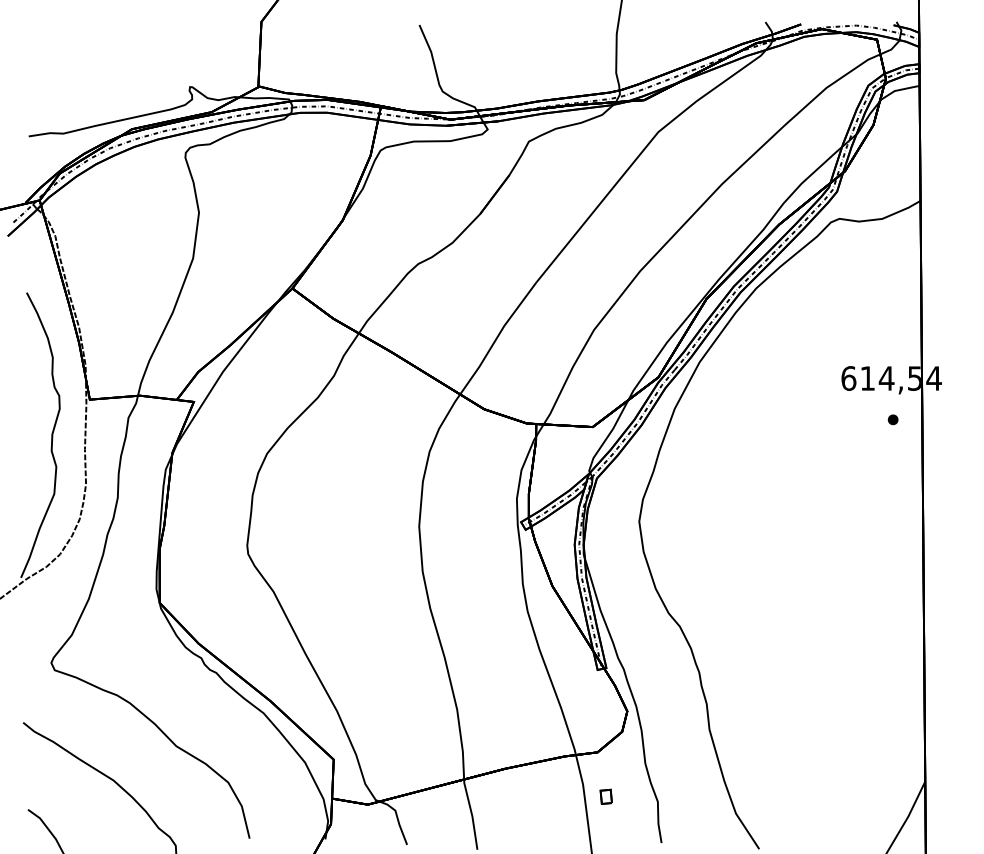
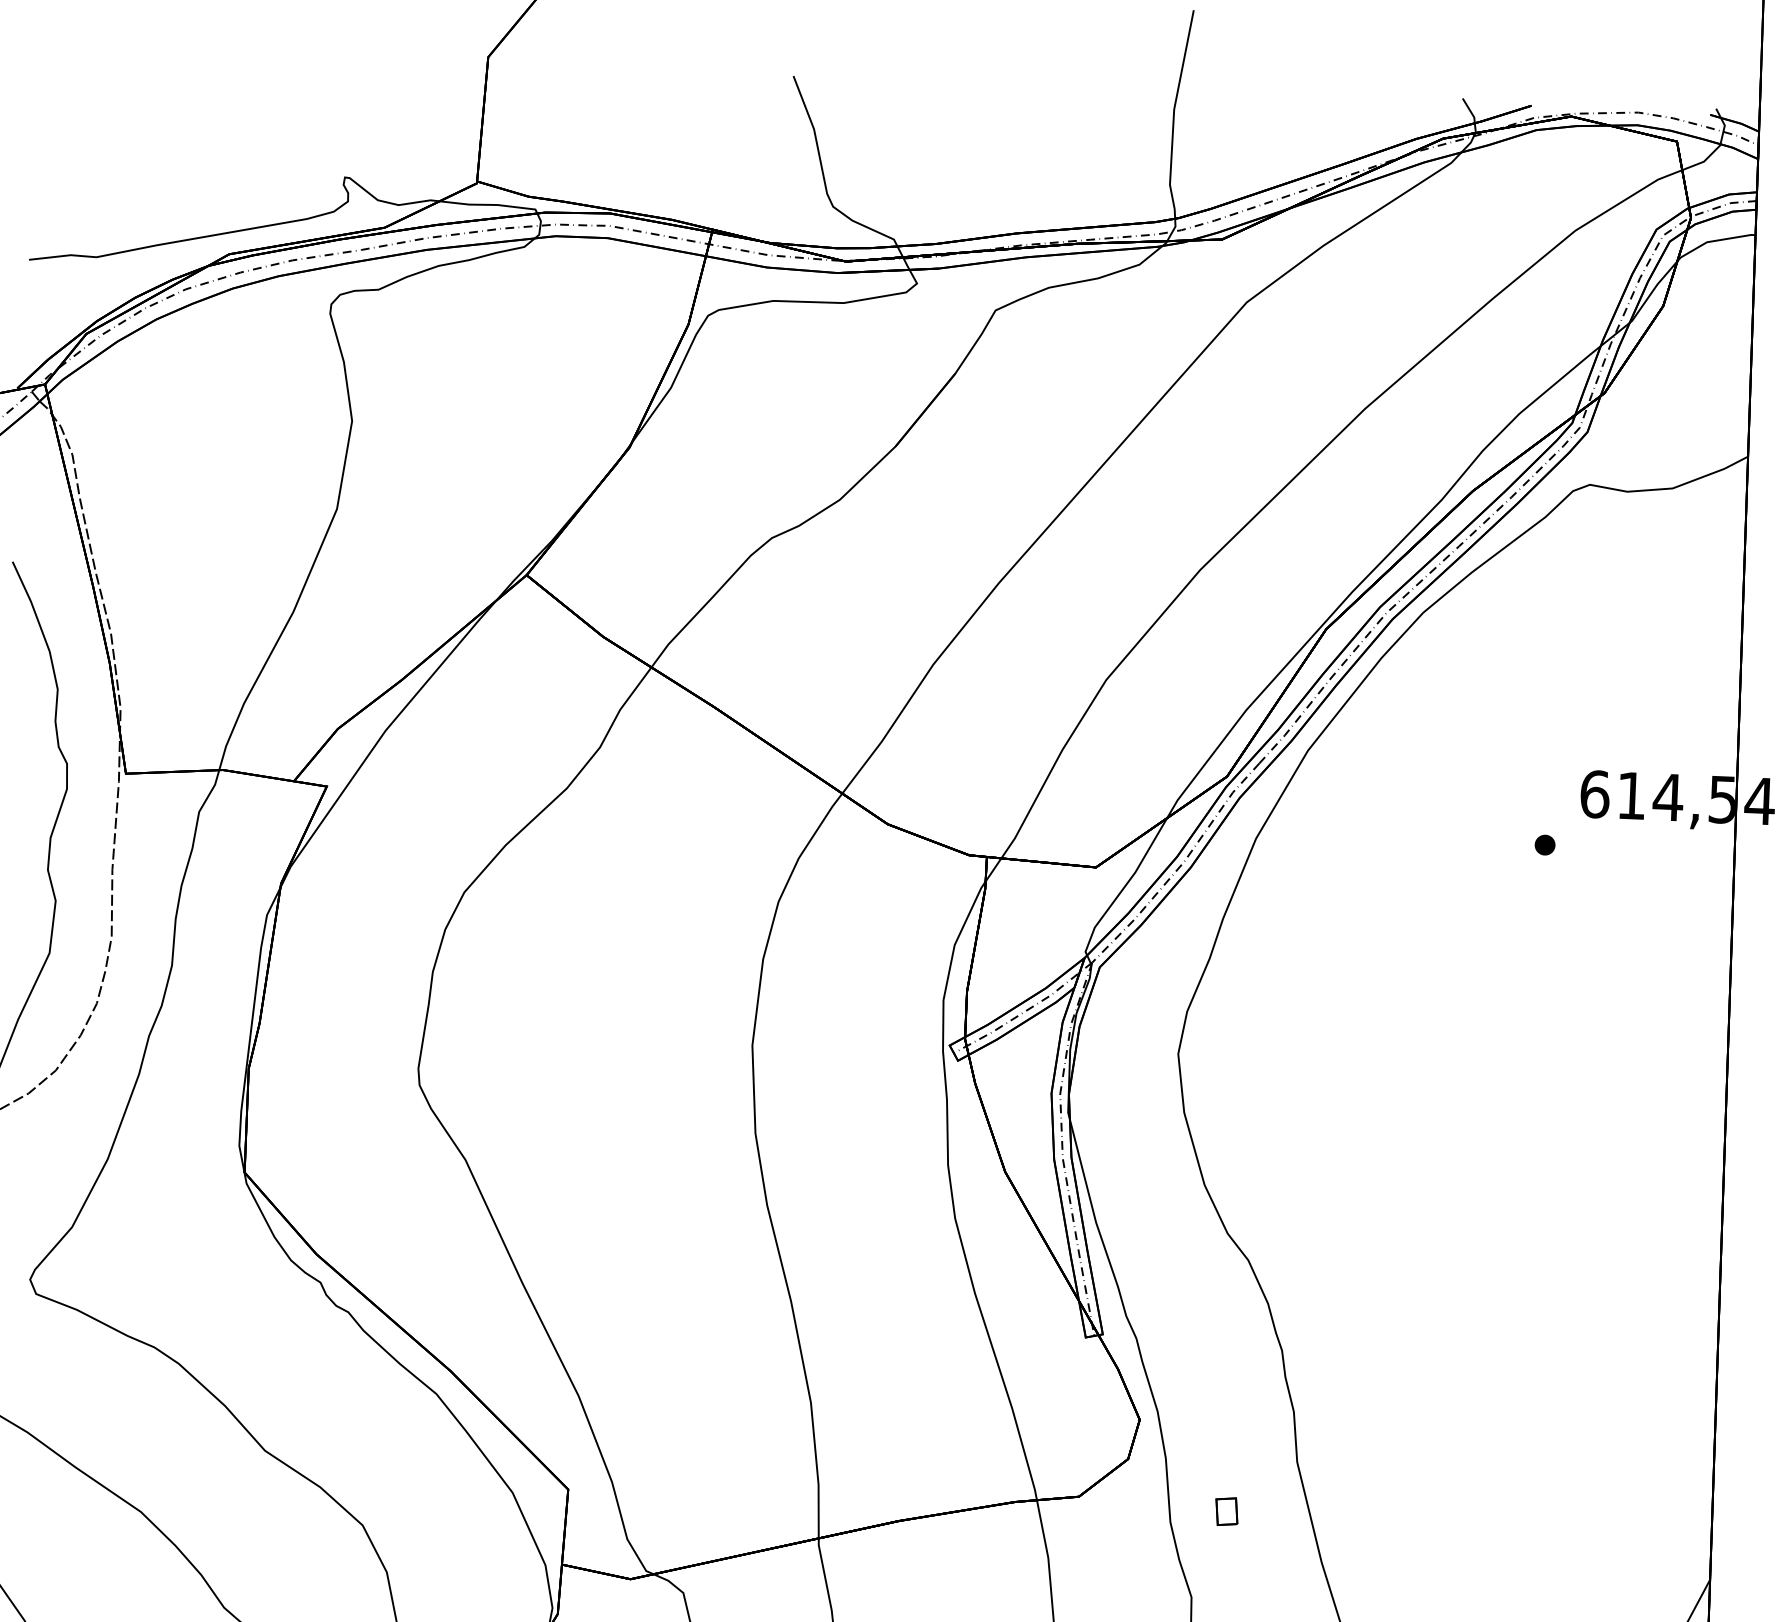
part: (892, 419) -> (1543, 844), moved
part: (605, 796) -> (1225, 1510), moved

